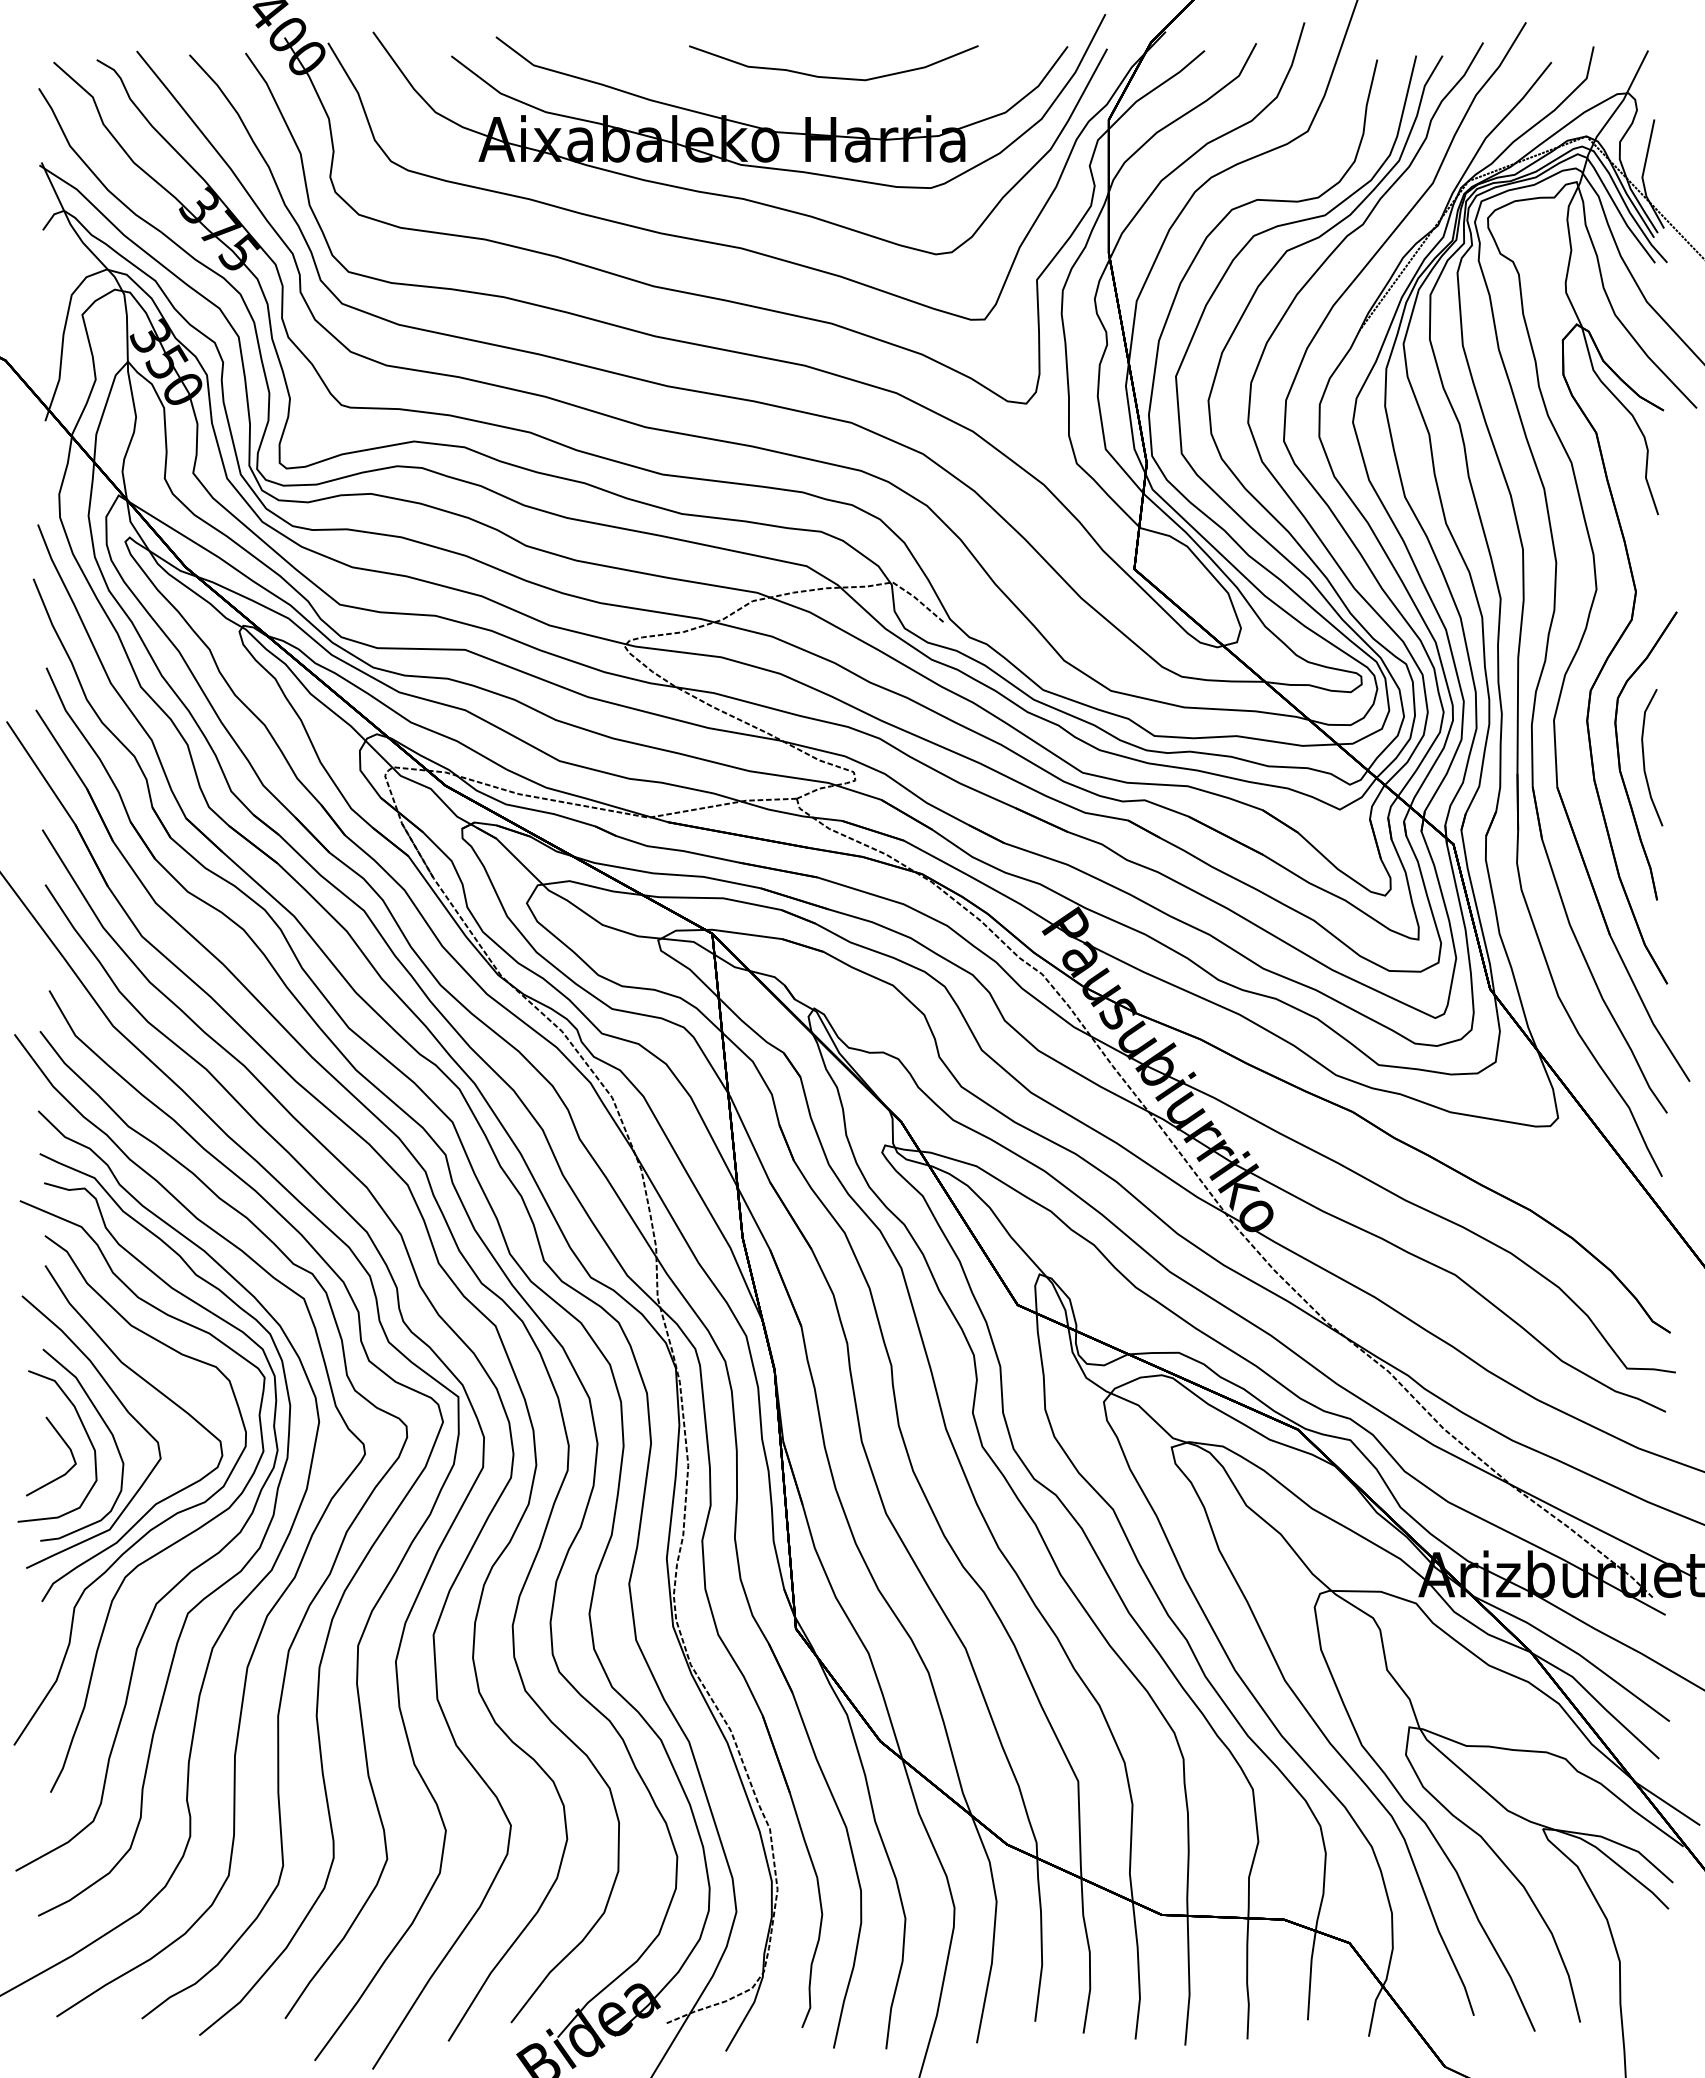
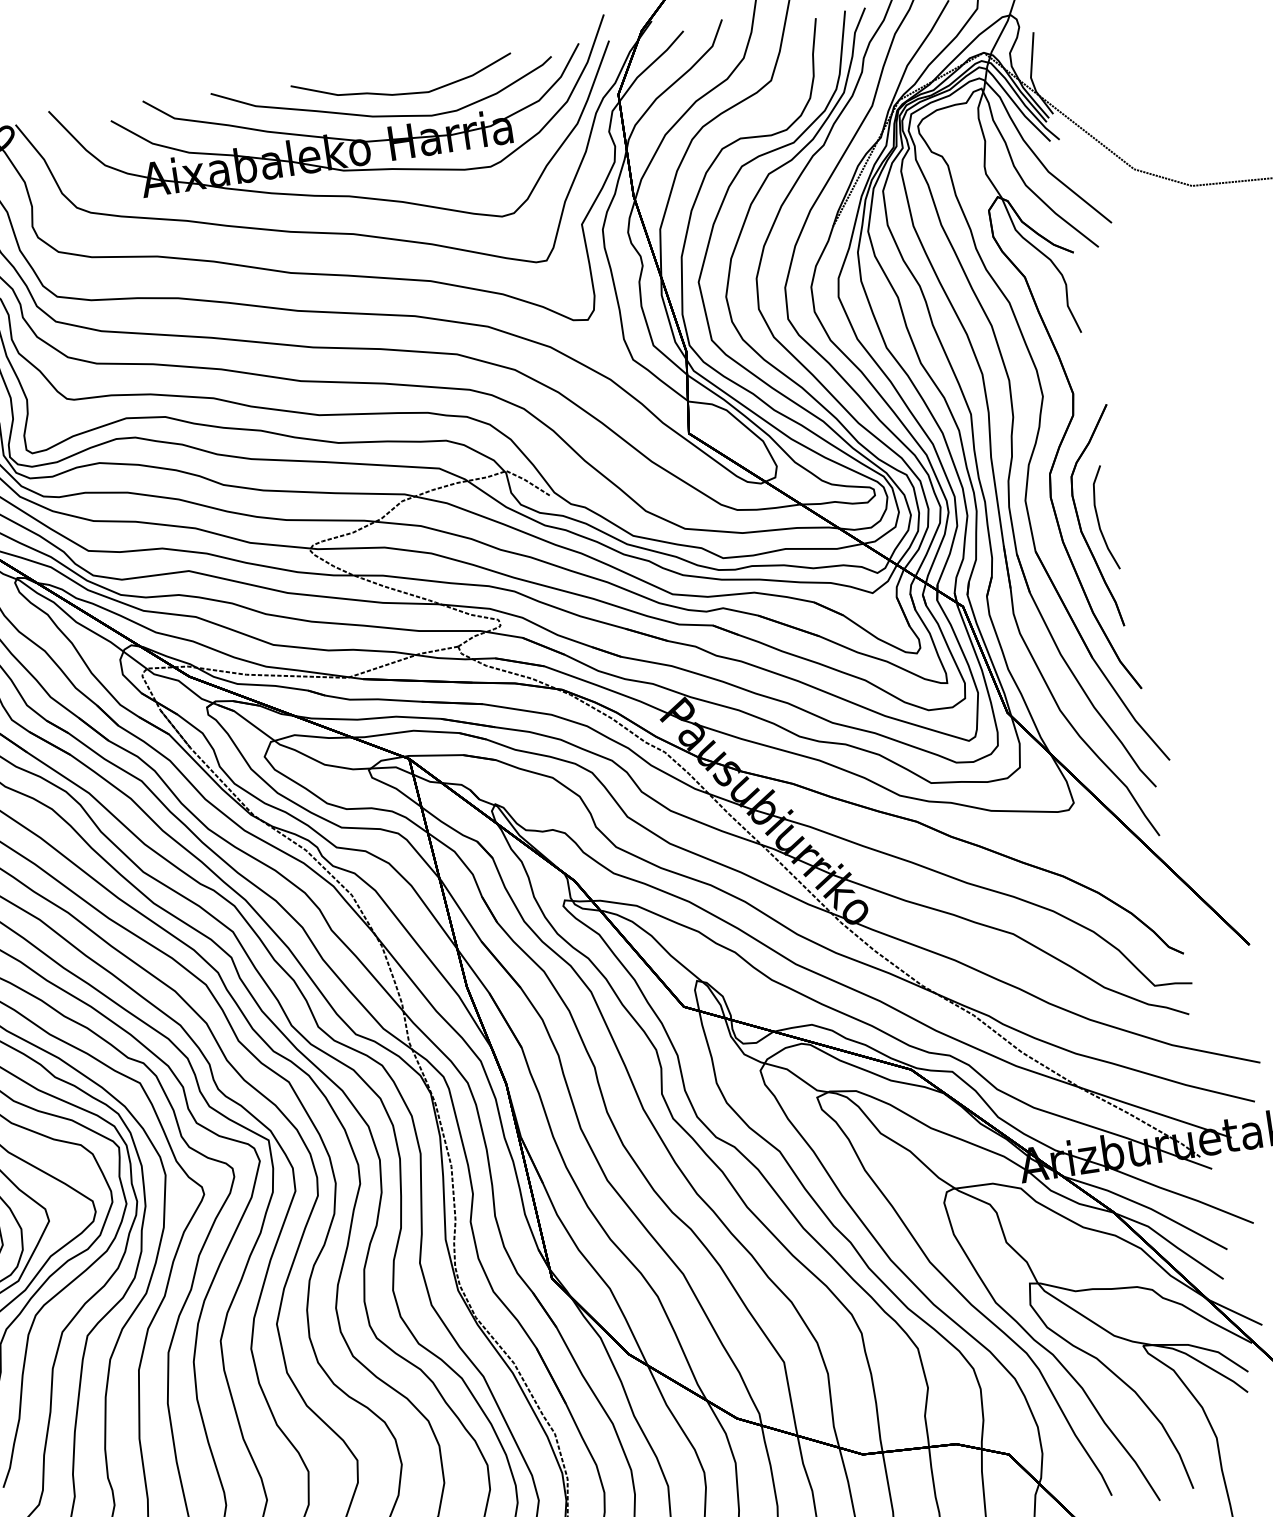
part: (802, 101) -> (383, 115), added

